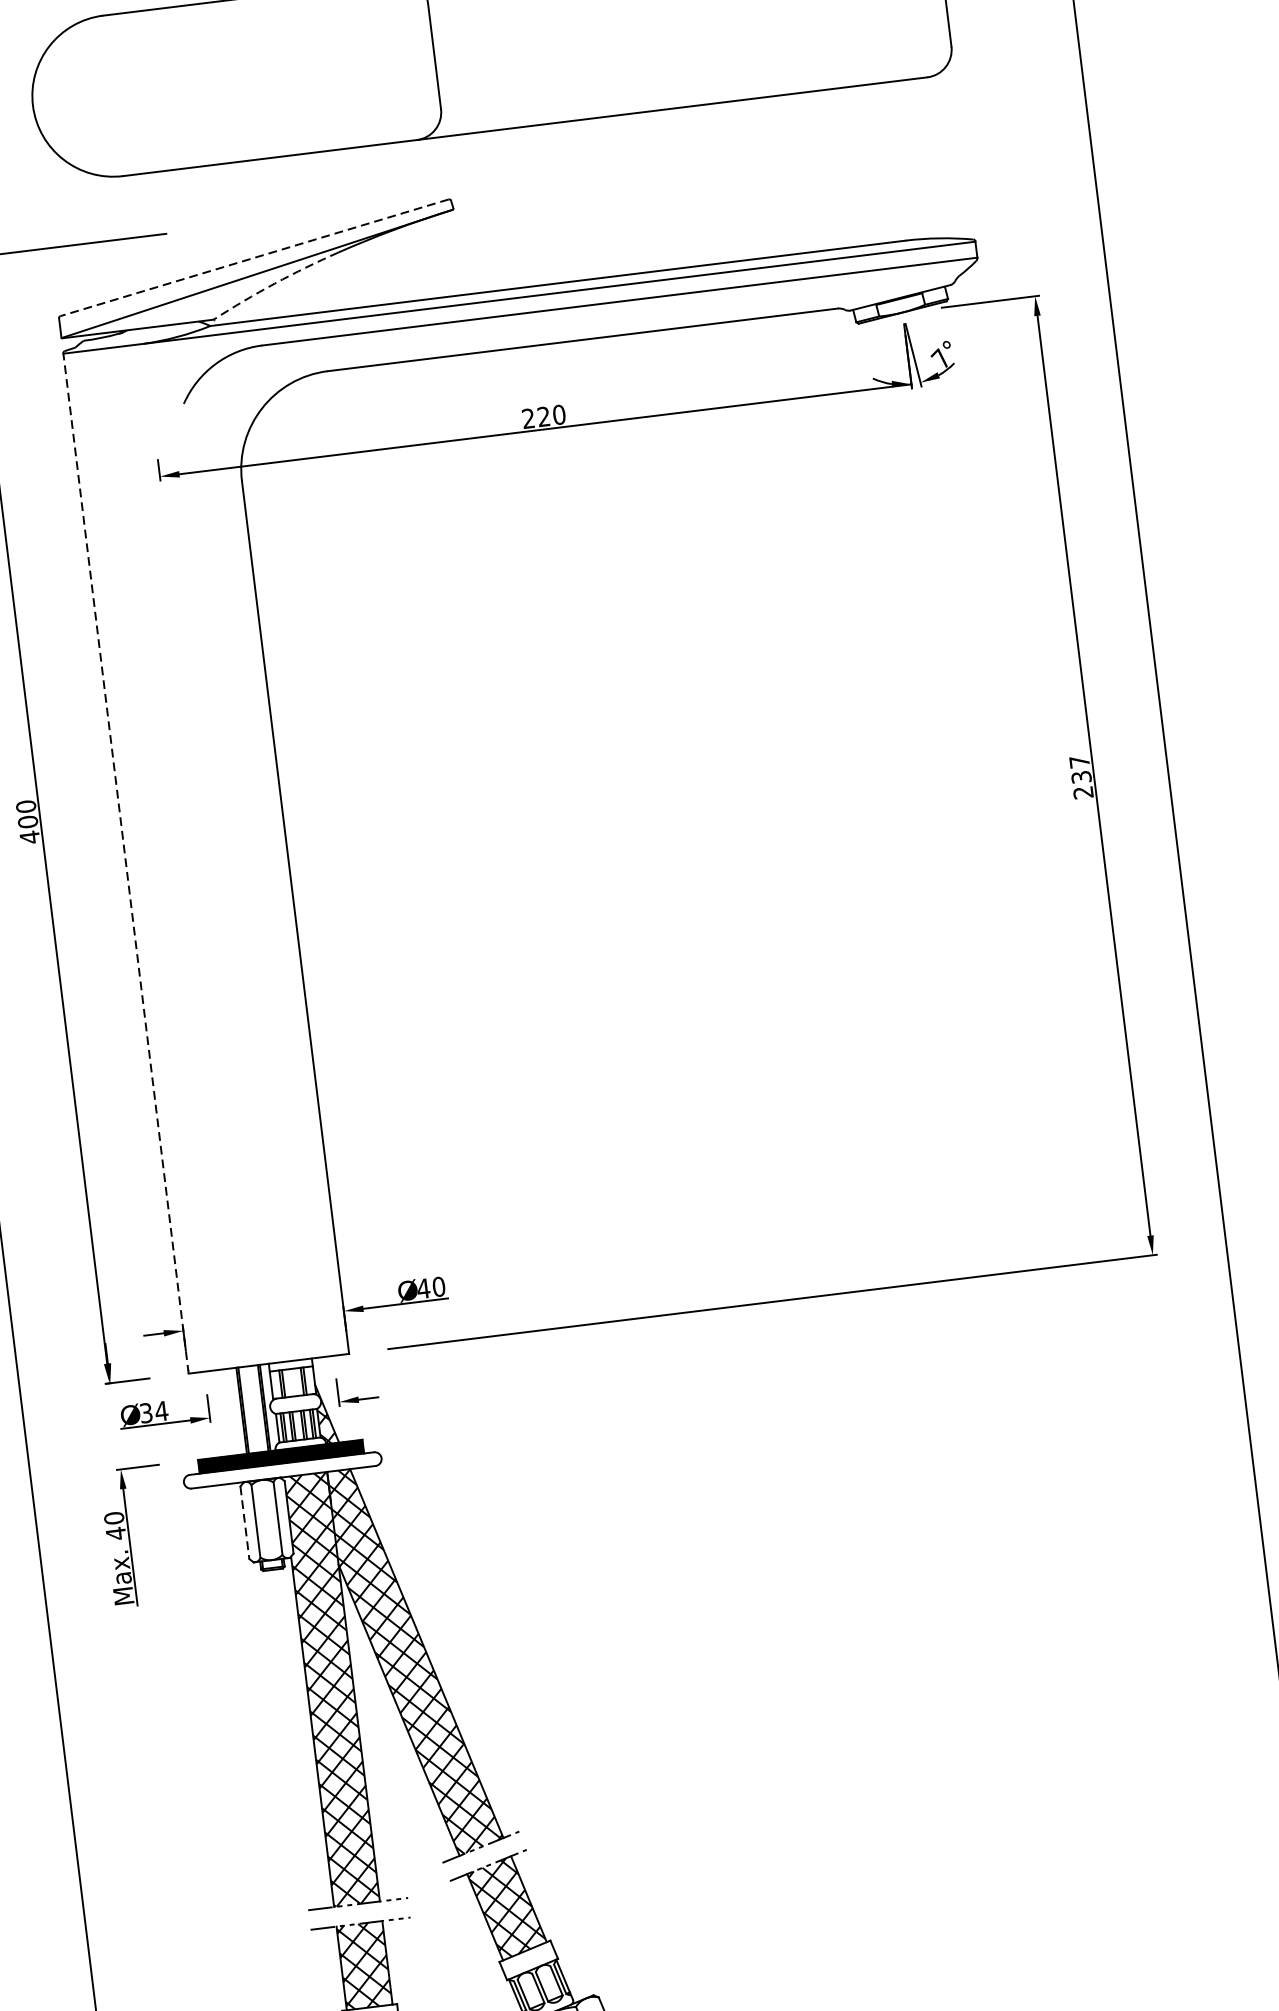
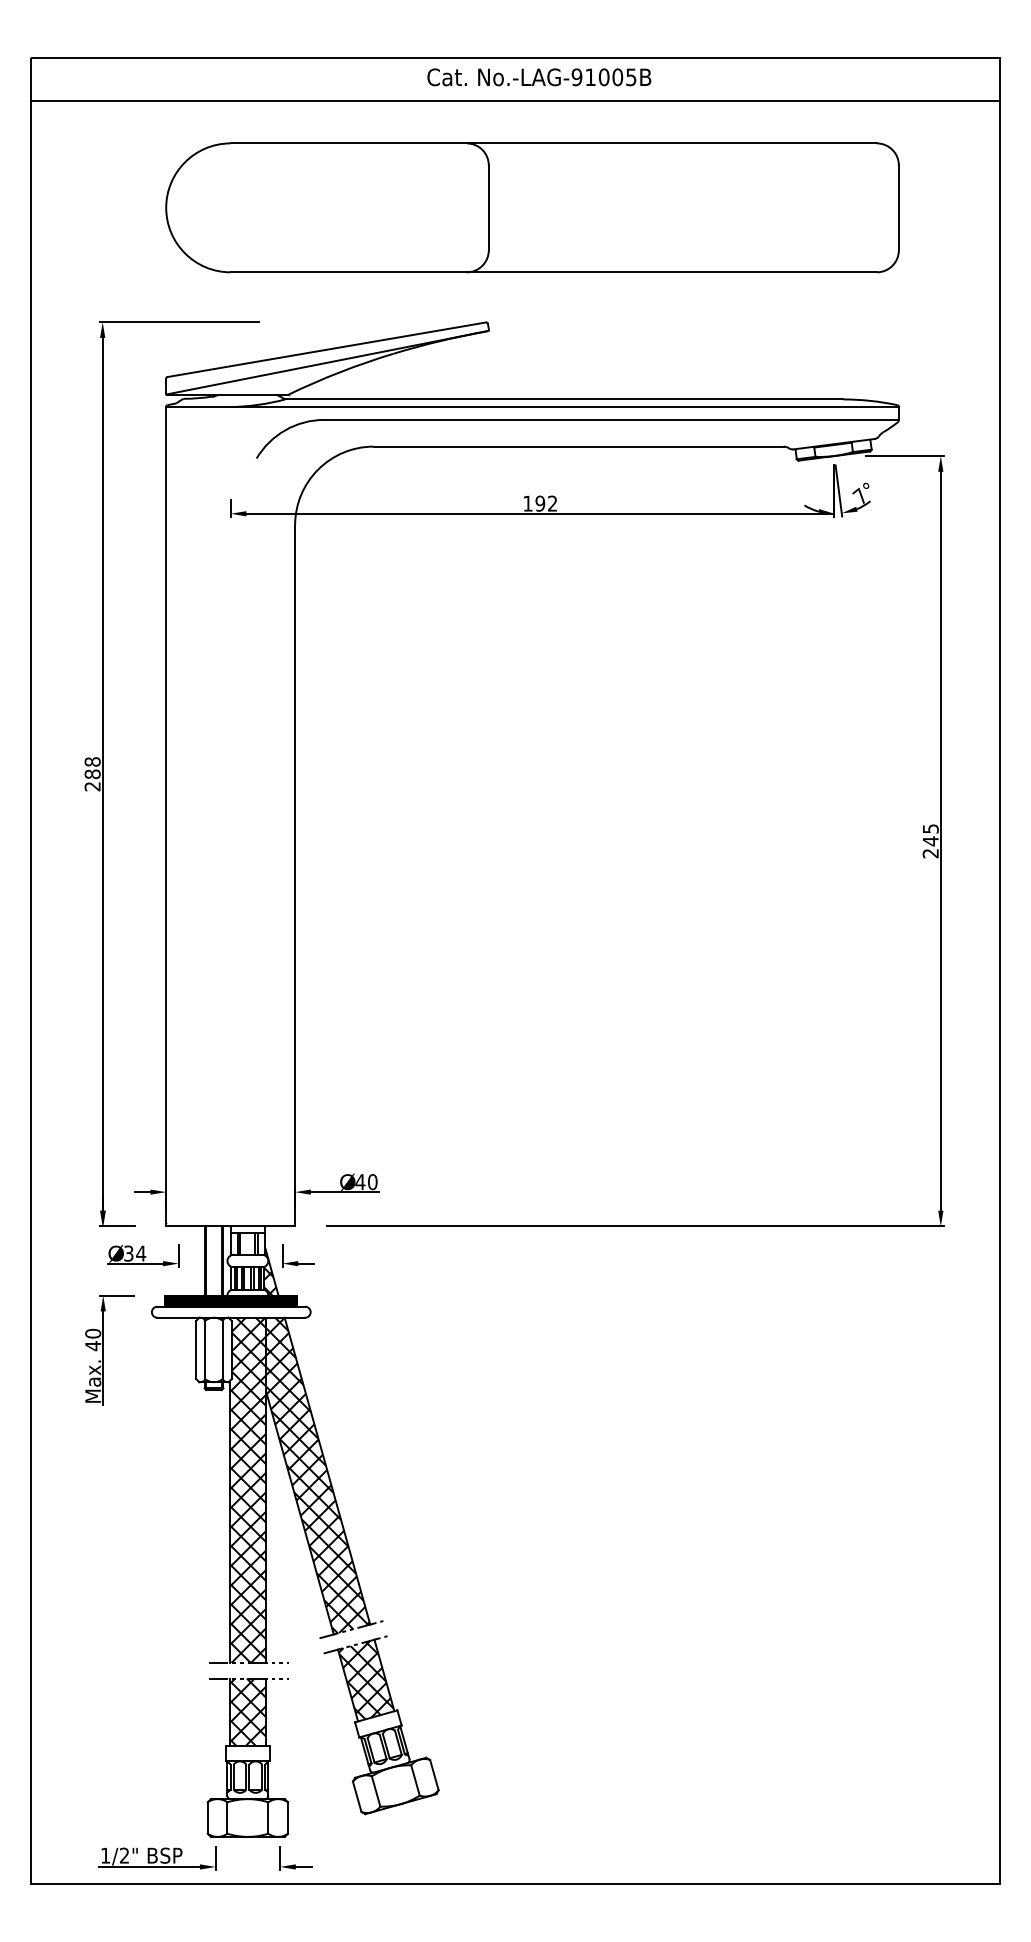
line: (254, 257) -> (326, 349), dashed -> solid
arc: (275, 284) -> (340, 372), dashed -> solid
text: (544, 416) -> (540, 503), 220 -> 192
text: (1080, 770) -> (930, 835), 237 -> 245
text: (27, 822) -> (92, 774), 400 -> 288
line: (126, 863) -> (166, 816), dashed -> solid
line: (245, 1523) -> (196, 1350), dashed -> solid

